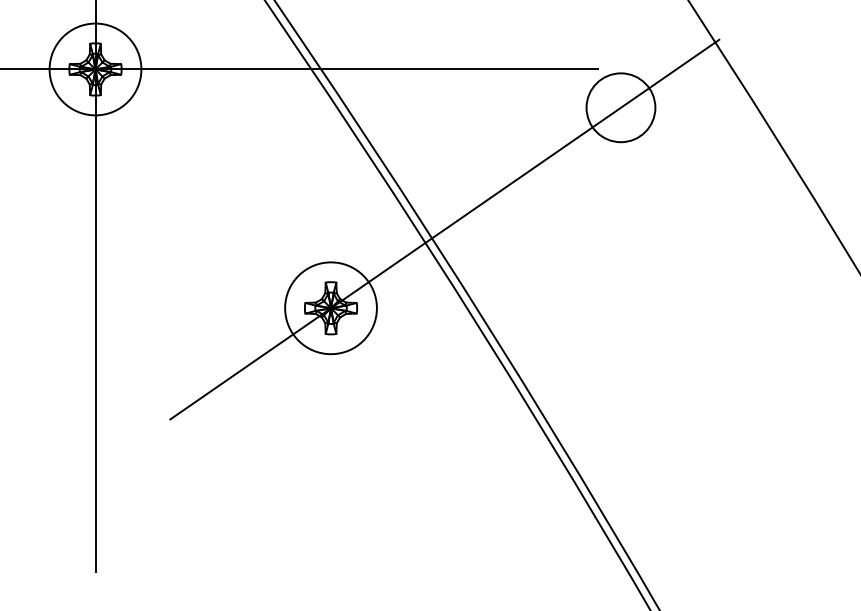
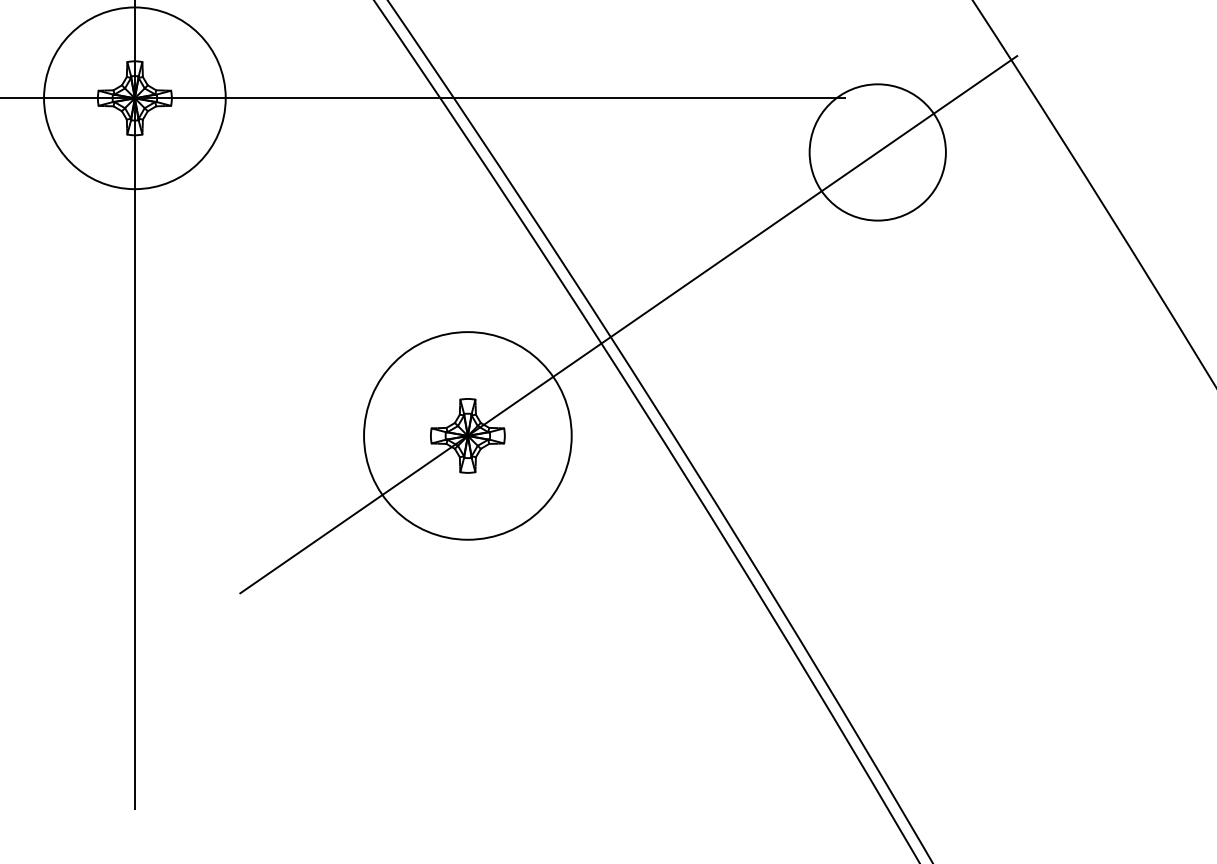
circle: (95, 69) -> (134, 98), size x1.4
circle: (620, 107) -> (877, 152), size x1.4
circle: (330, 308) -> (467, 436), size x1.6

